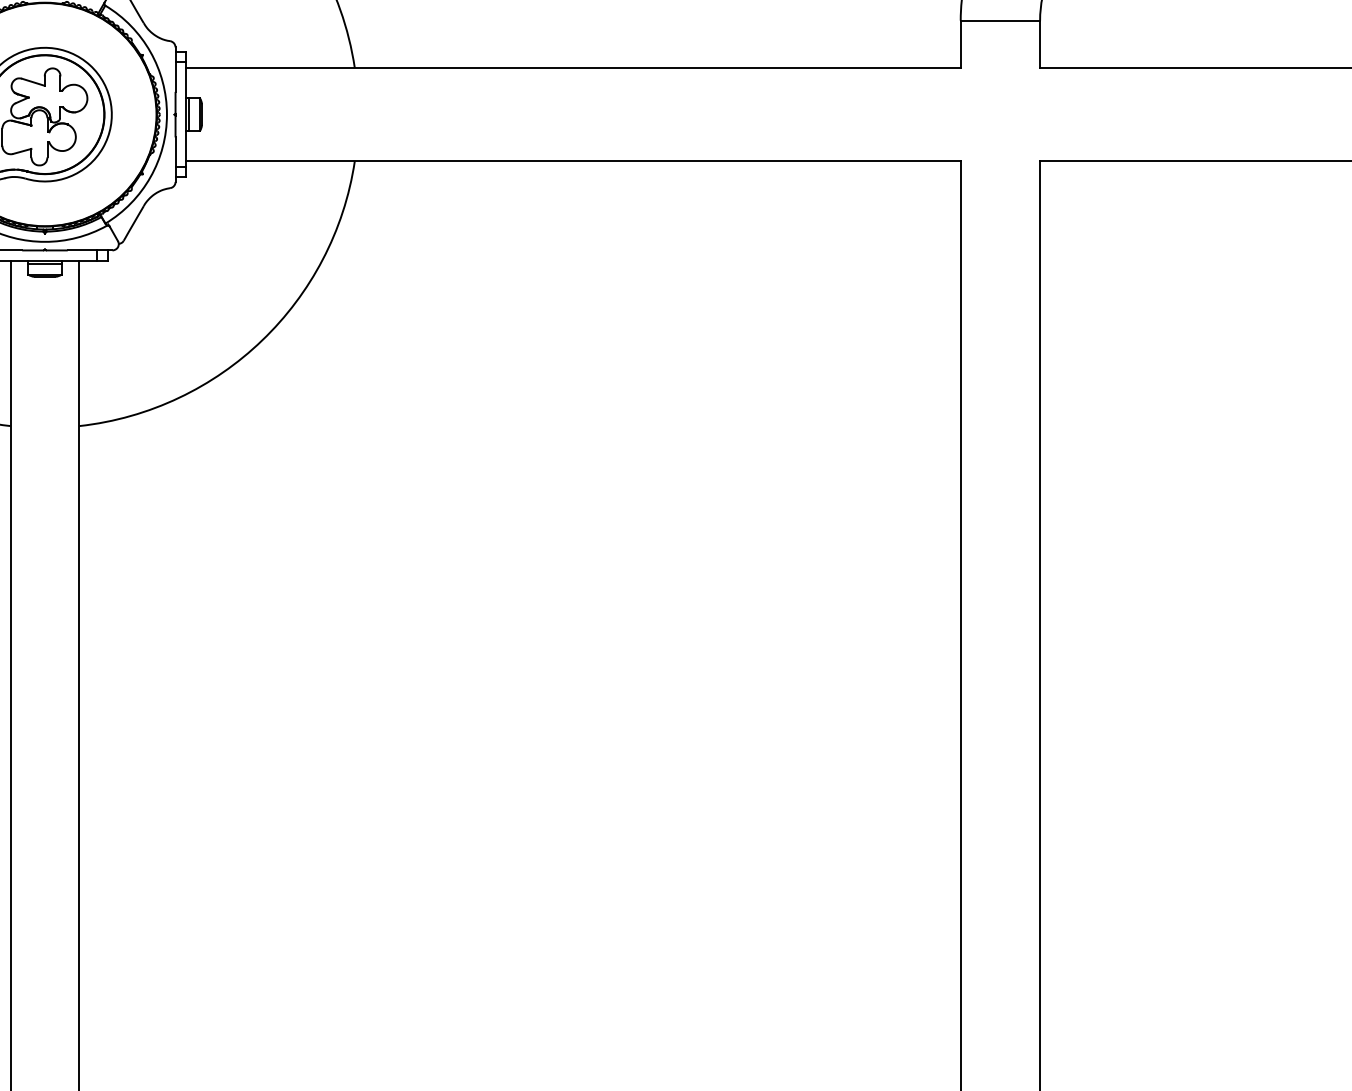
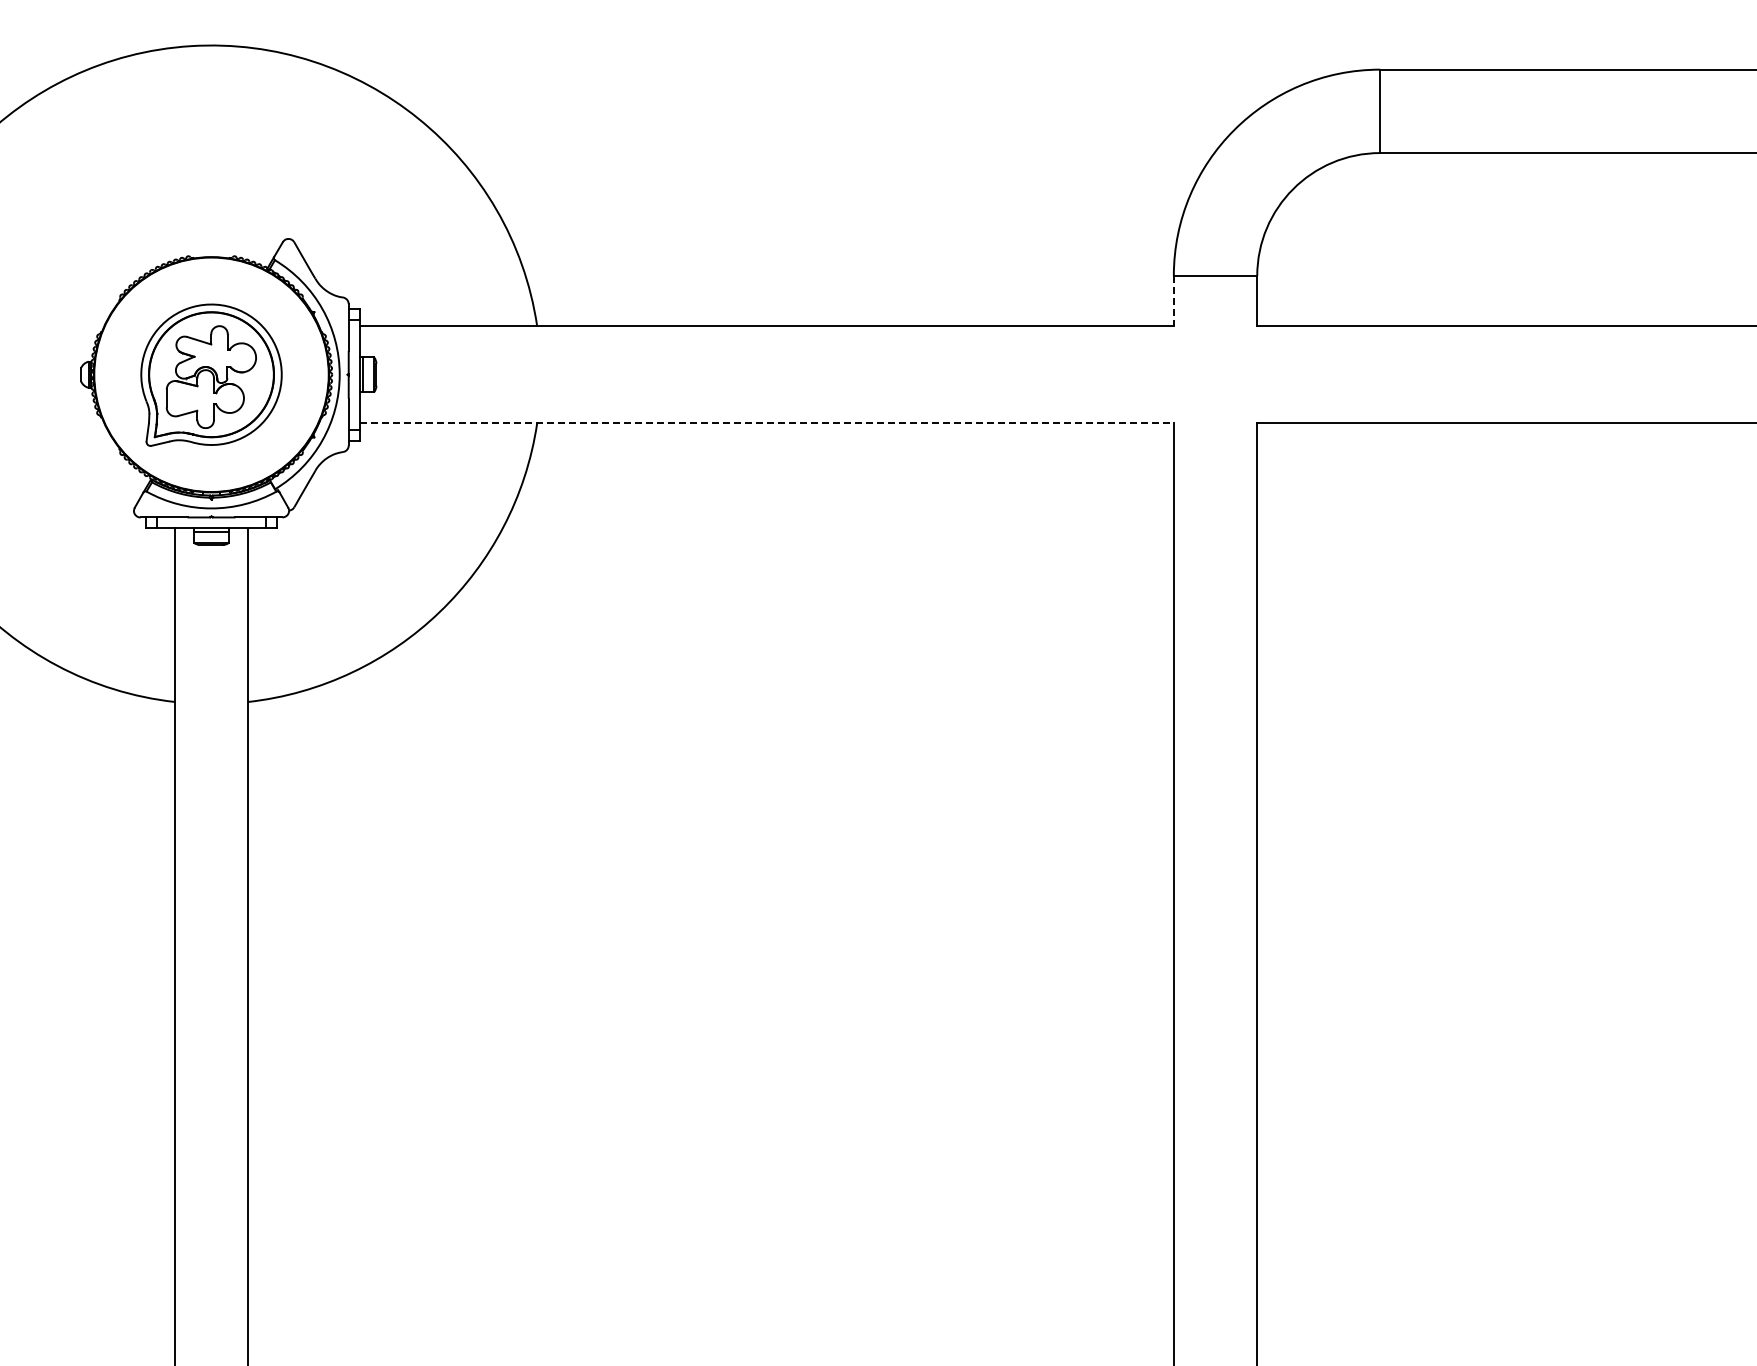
line: (960, 43) -> (1173, 300), solid -> dashed
line: (574, 161) -> (767, 423), solid -> dashed

